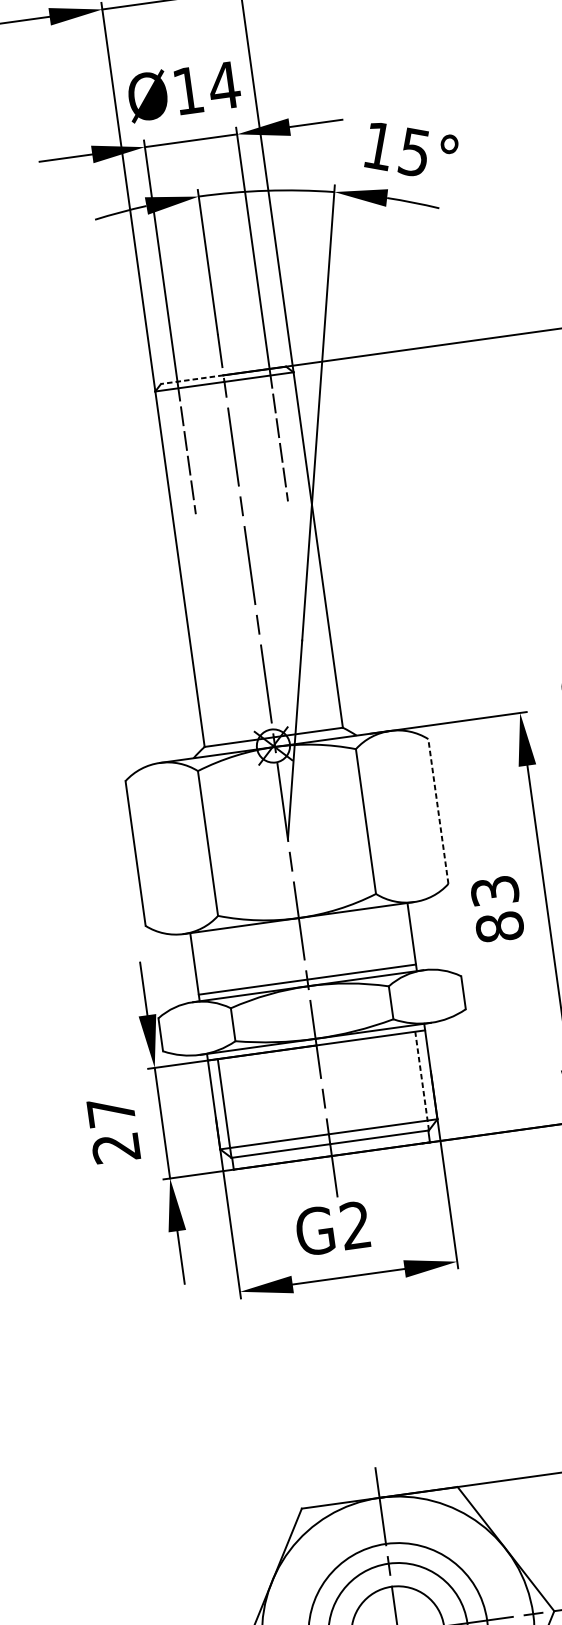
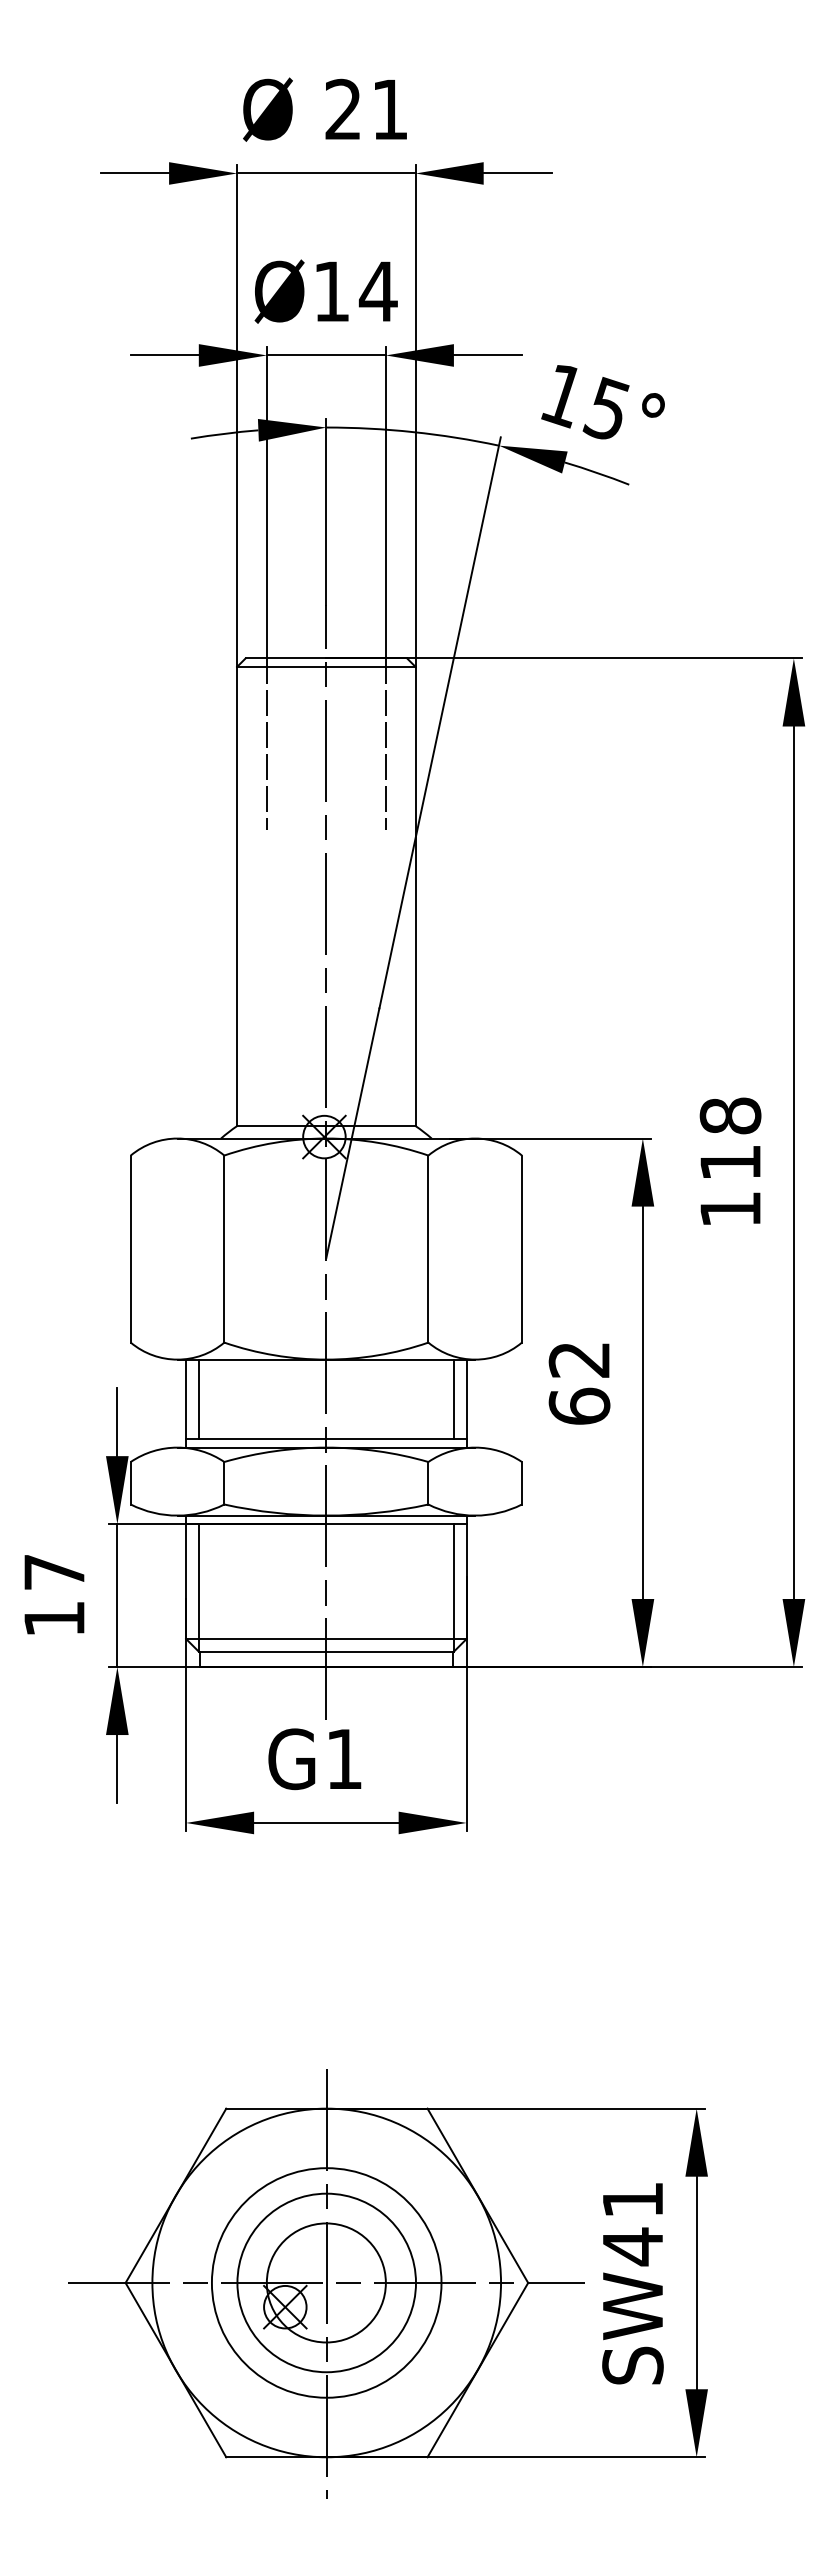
line: (191, 379) -> (285, 658), dashed -> solid
line: (438, 811) -> (521, 1249), dashed -> solid
text: (497, 909) -> (579, 1383), 83 -> 62
line: (401, 935) -> (453, 1399), added
line: (204, 962) -> (198, 1399), added
line: (421, 1080) -> (453, 1587), dashed -> solid
text: (115, 1148) -> (53, 1619), 27 -> 17
text: (354, 1225) -> (343, 1758), G2 -> G1

